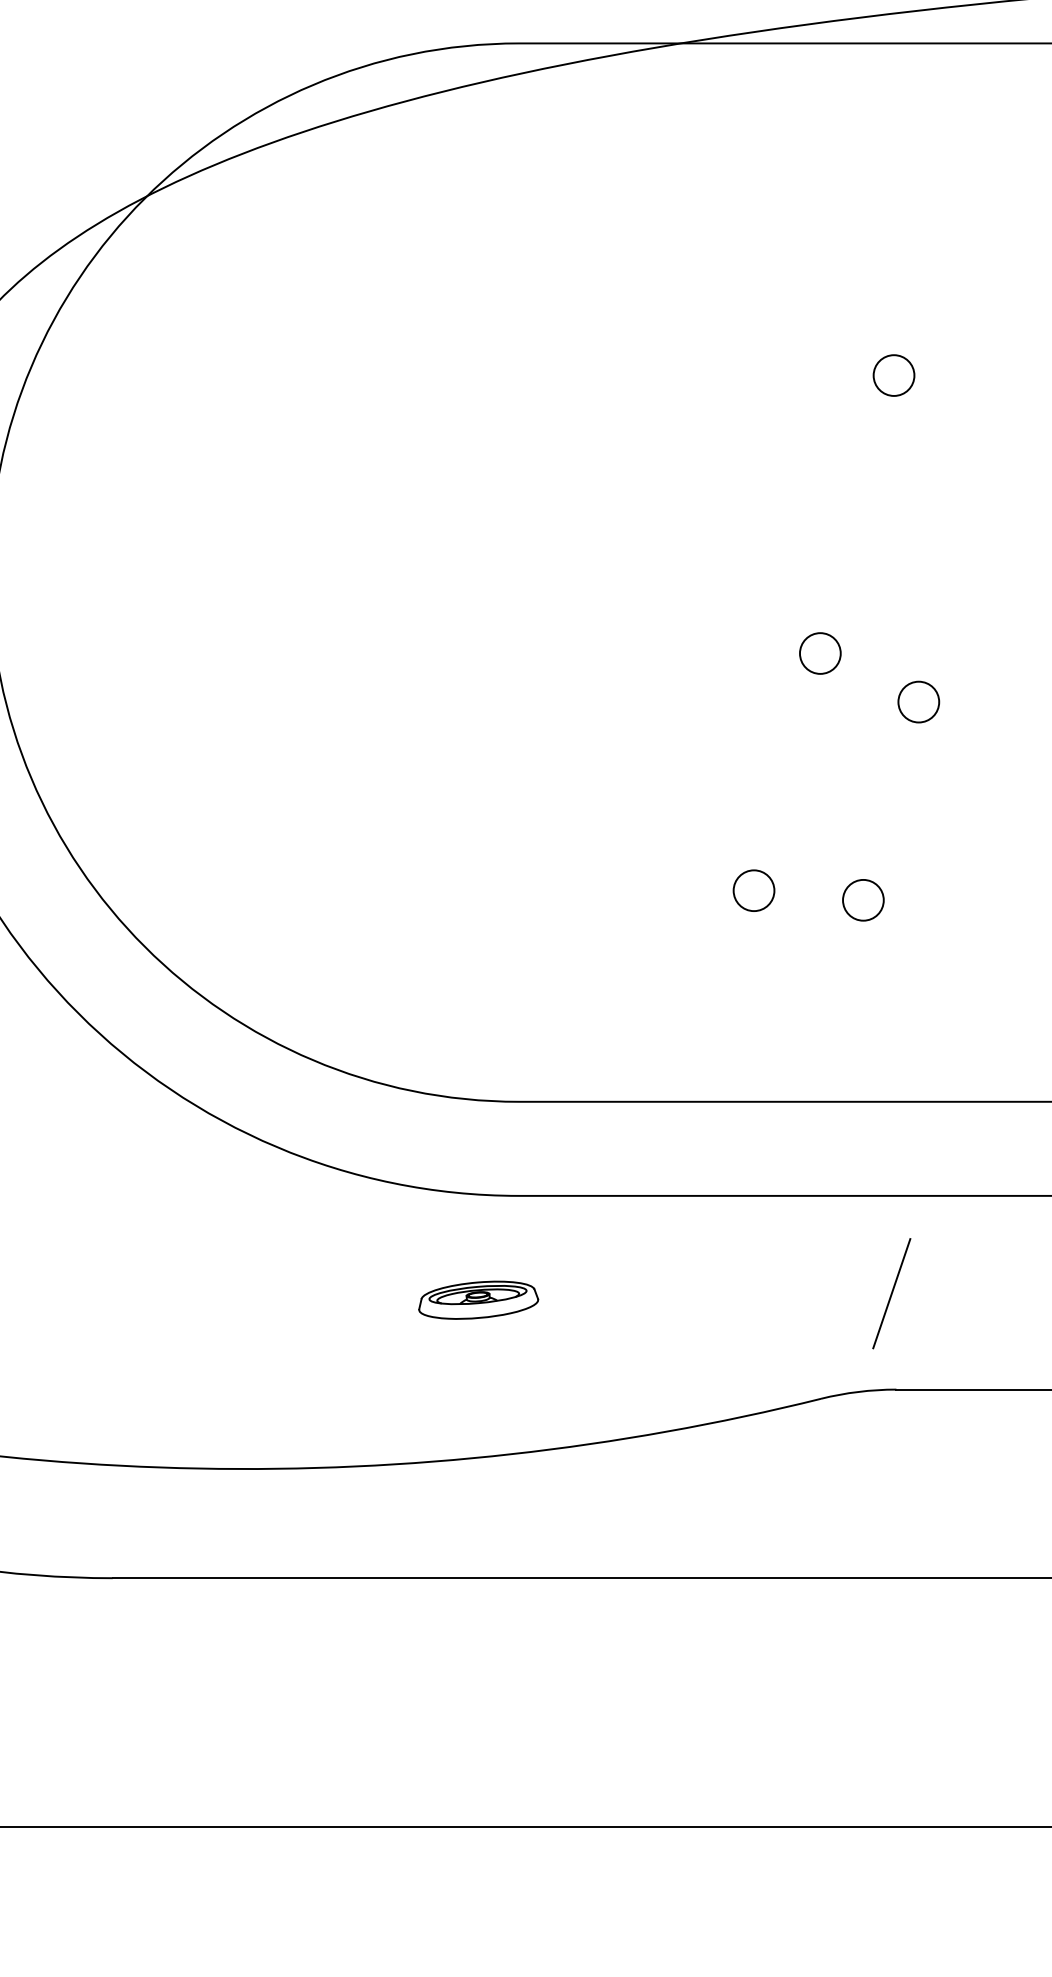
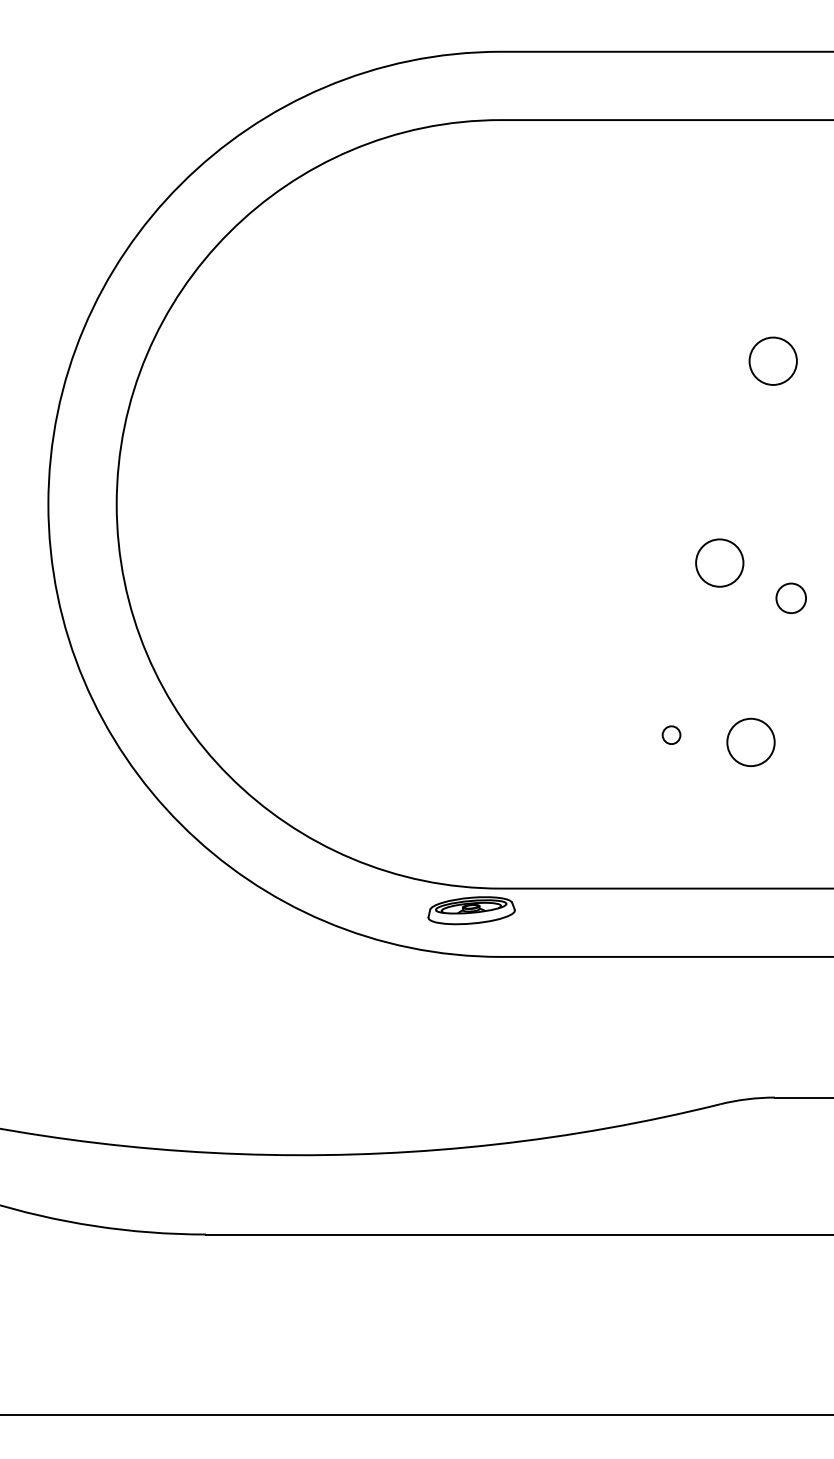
circle: (894, 375) -> (773, 361), size x1.6
circle: (820, 652) -> (719, 562), size x1.6
circle: (753, 889) -> (671, 734), size x0.6
circle: (862, 899) -> (750, 741), size x1.6
line: (891, 1293) -> (771, 1027), removed
part: (478, 1299) -> (471, 910), moved

